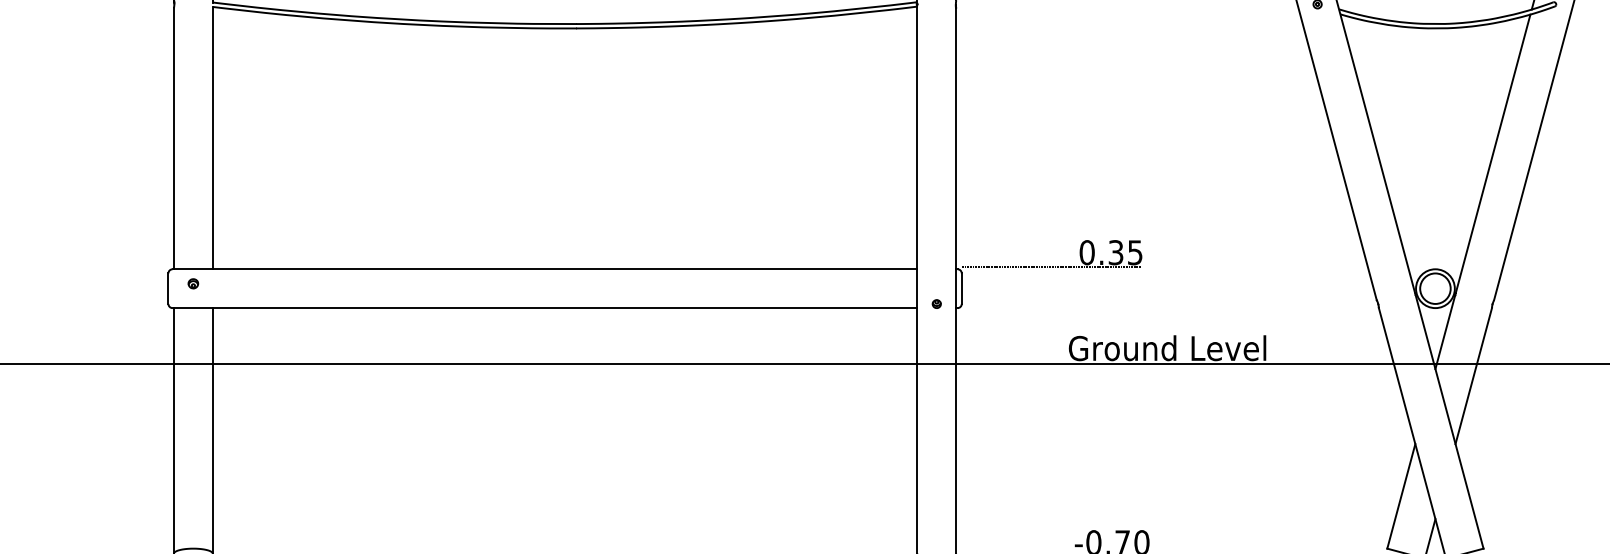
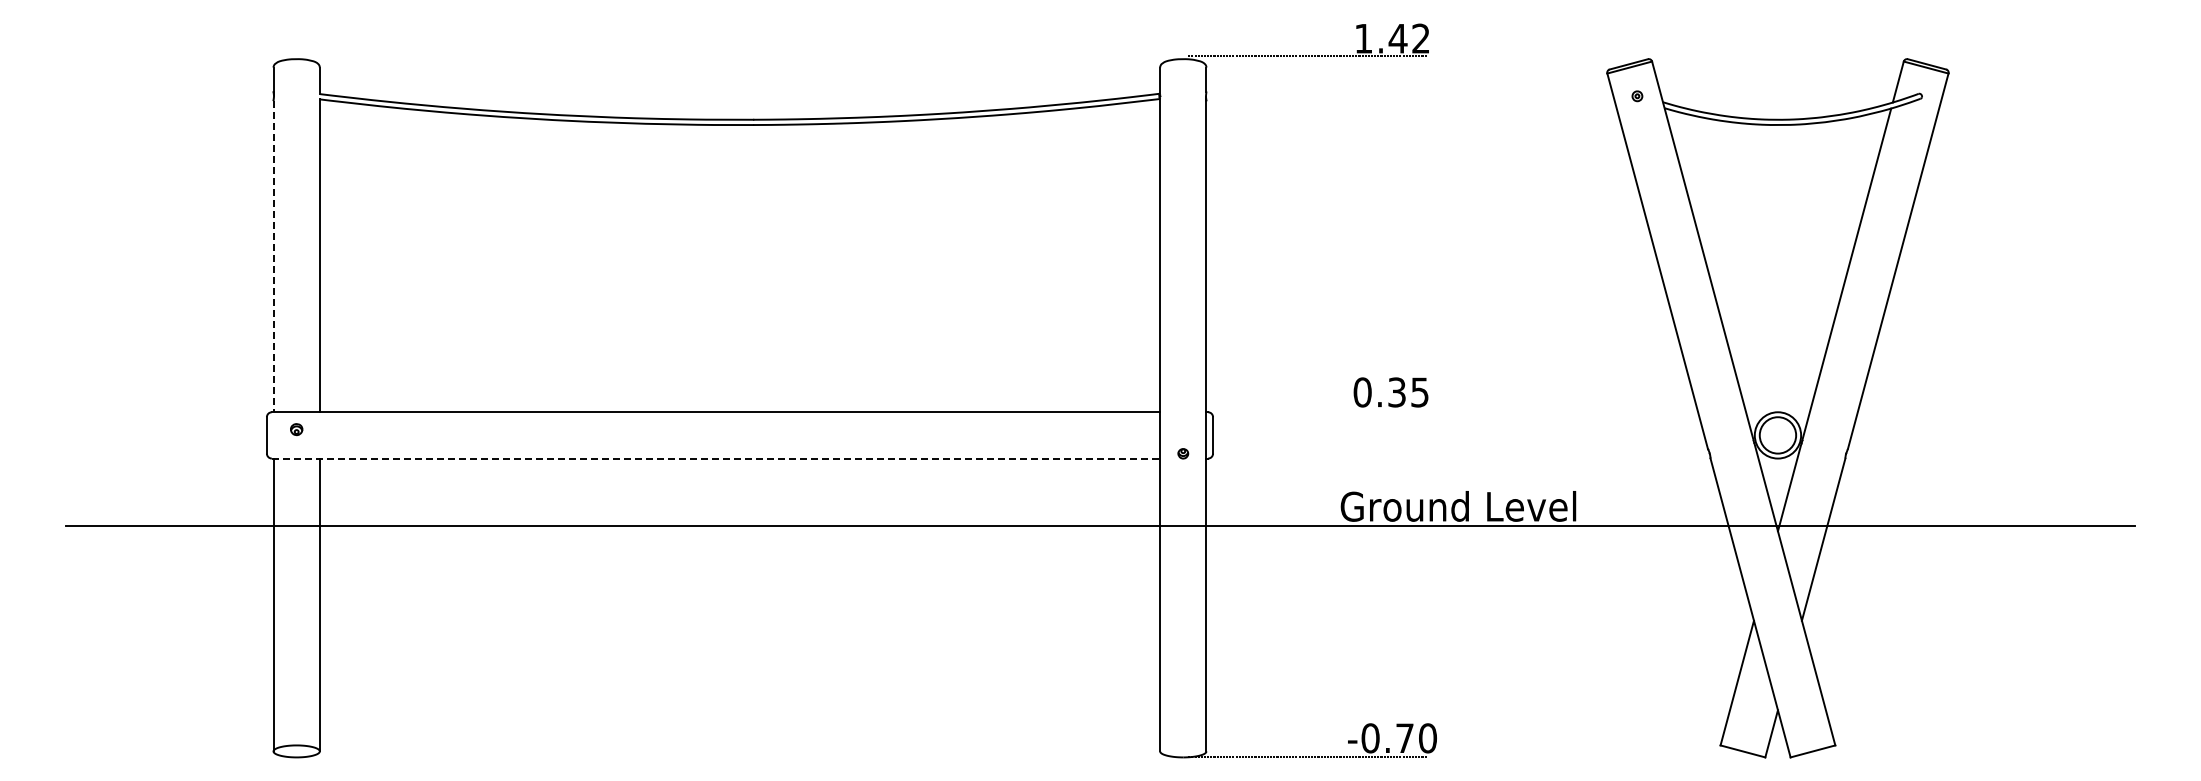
line: (173, 138) -> (273, 256), solid -> dashed
line: (1051, 266) -> (1320, 409), removed
line: (545, 308) -> (716, 458), solid -> dashed

